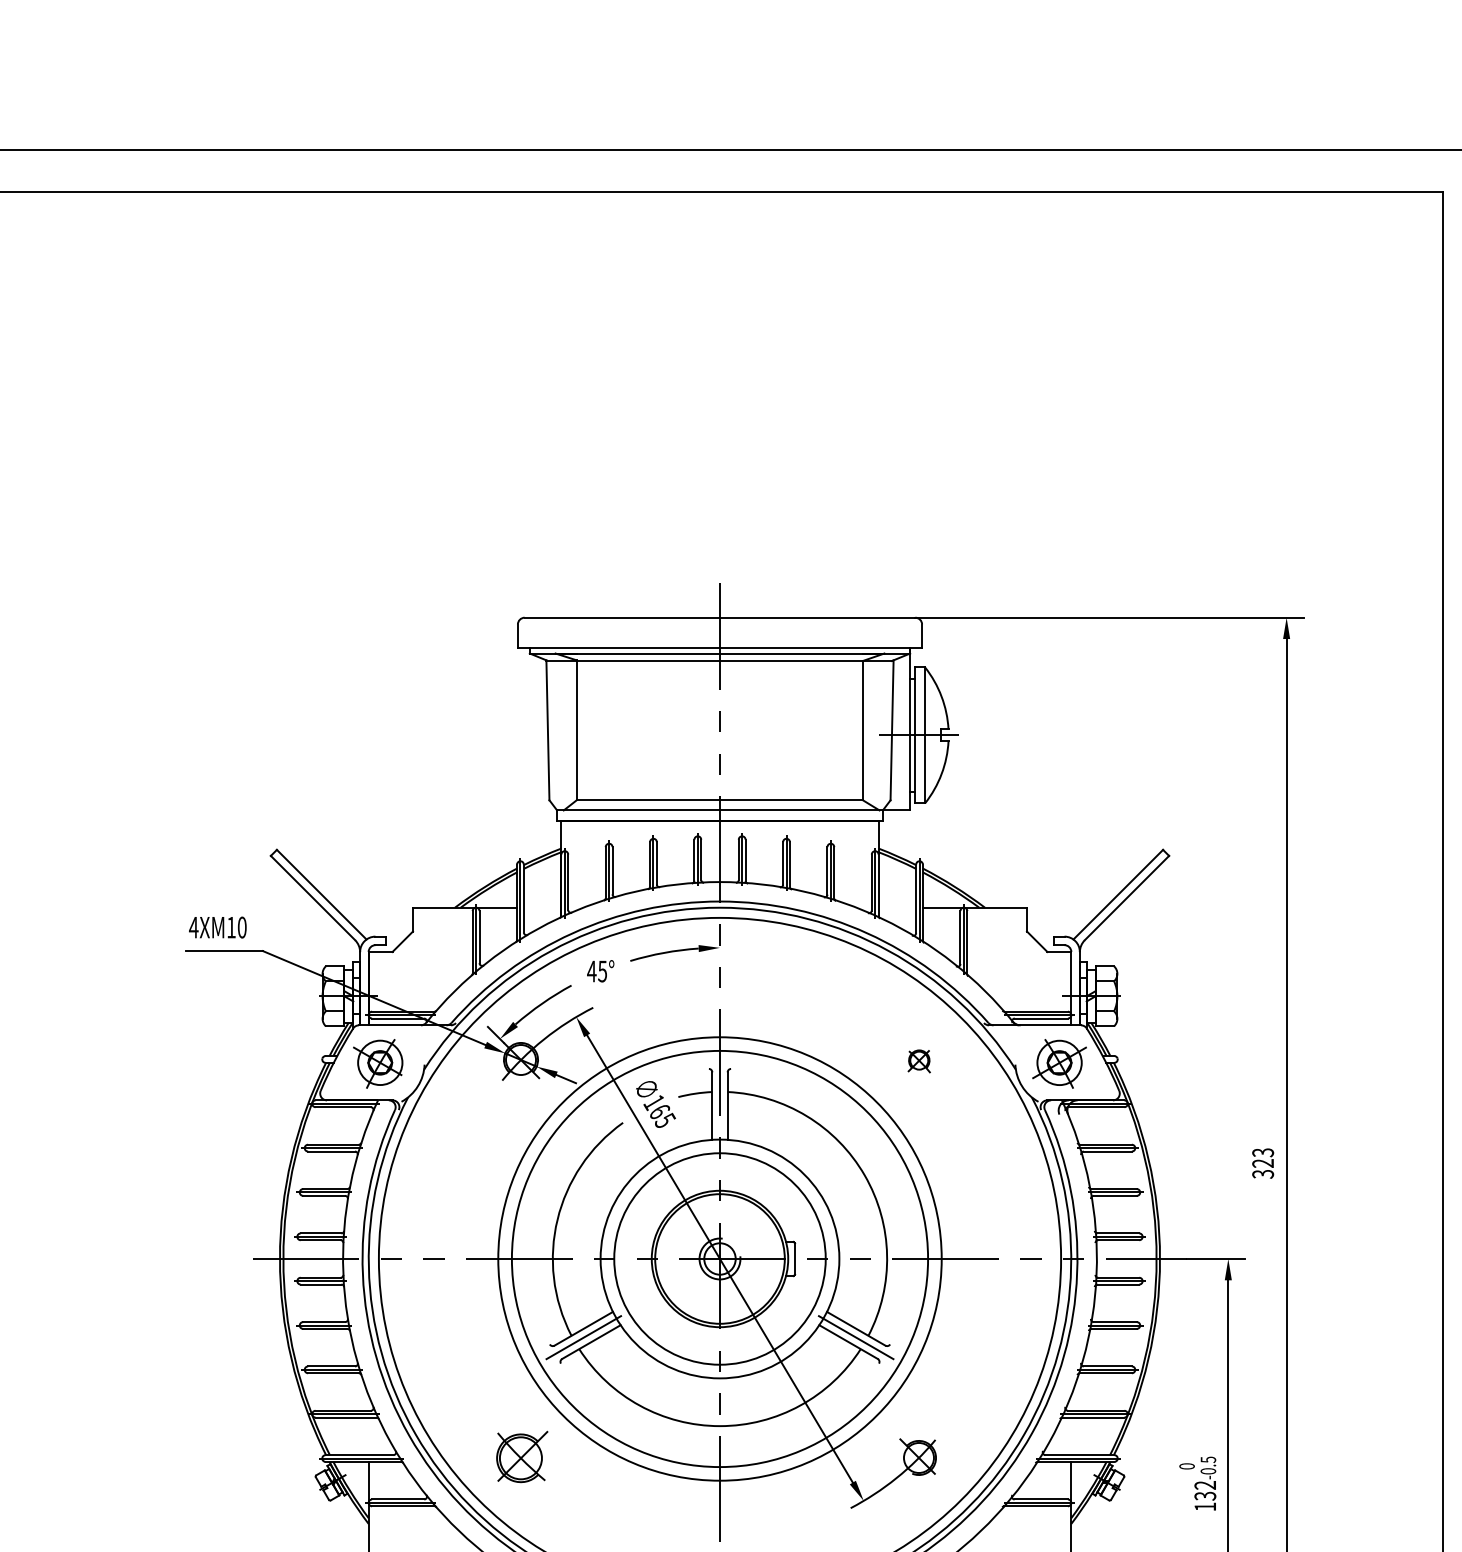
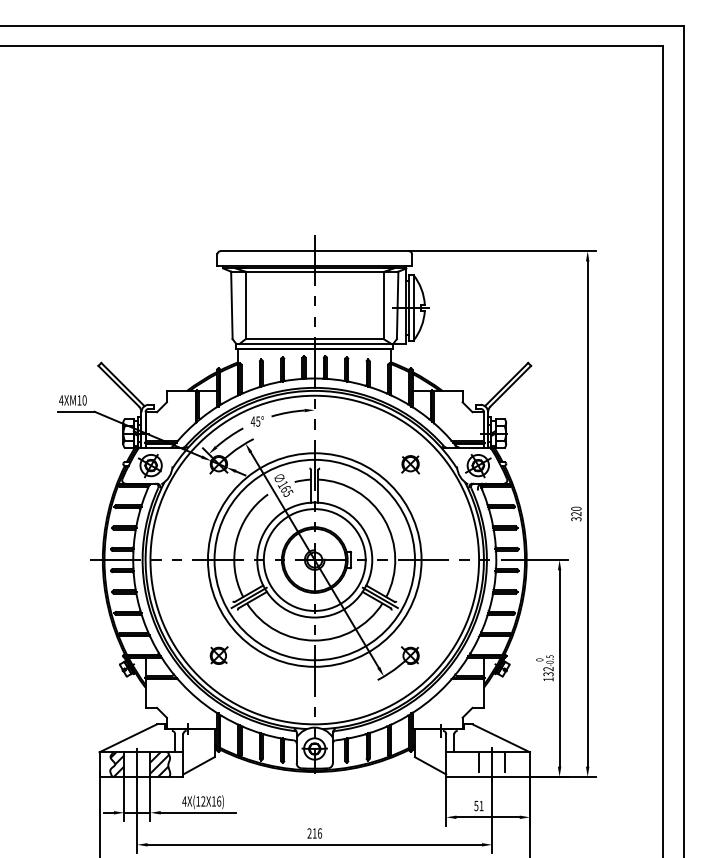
part: (918, 1060) -> (410, 464), size x1.67
text: (1263, 1151) -> (576, 508), 323 -> 320
part: (520, 1457) -> (218, 655), size x0.71

